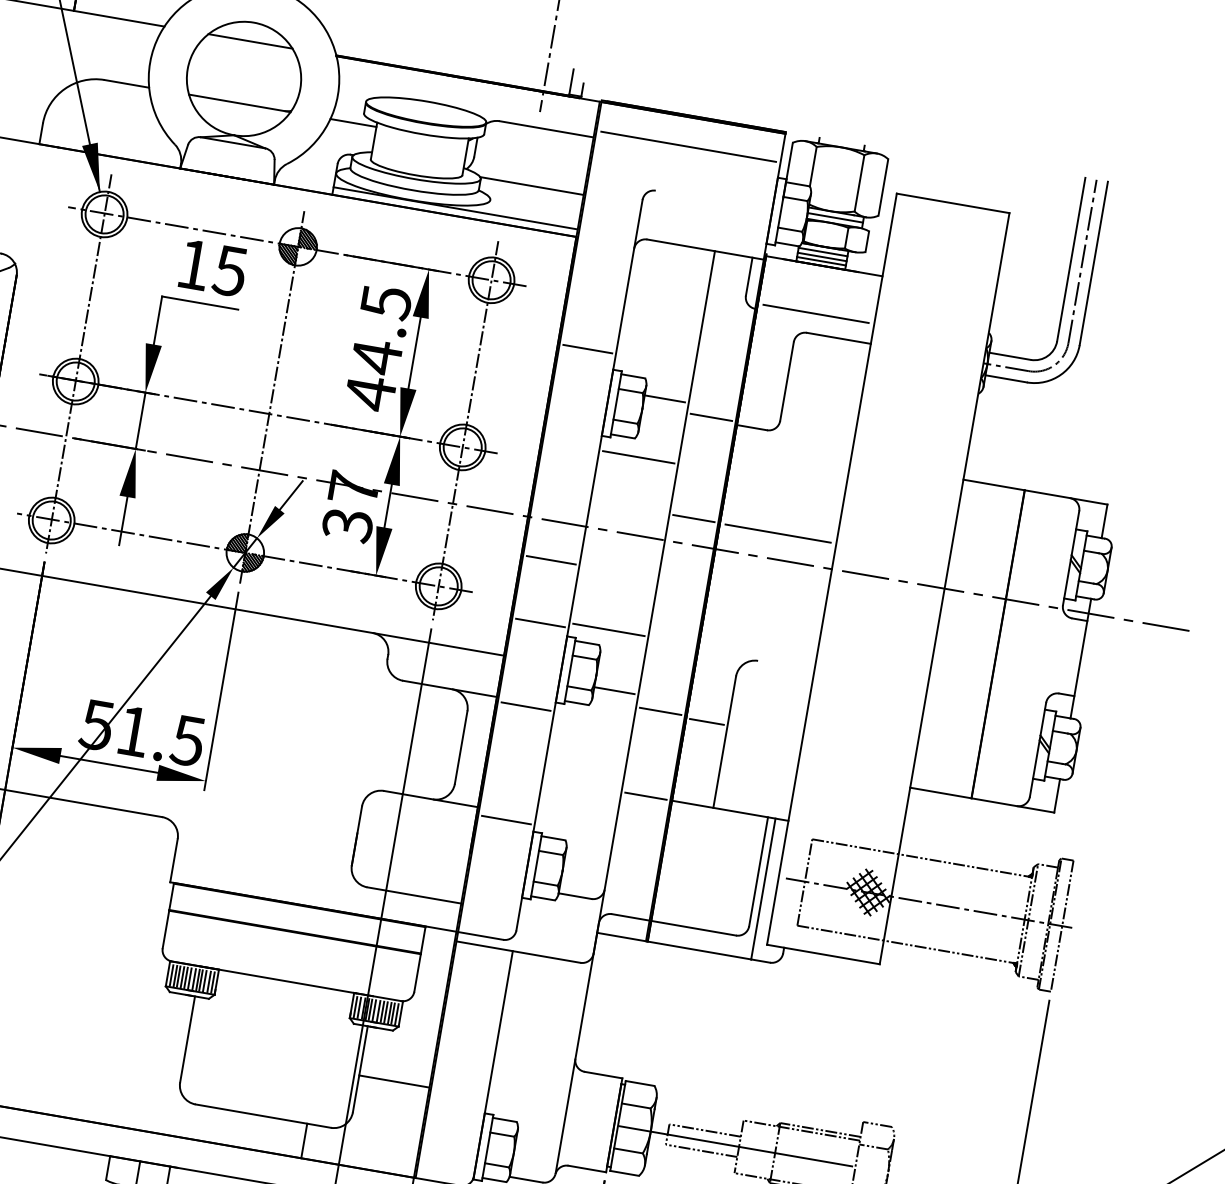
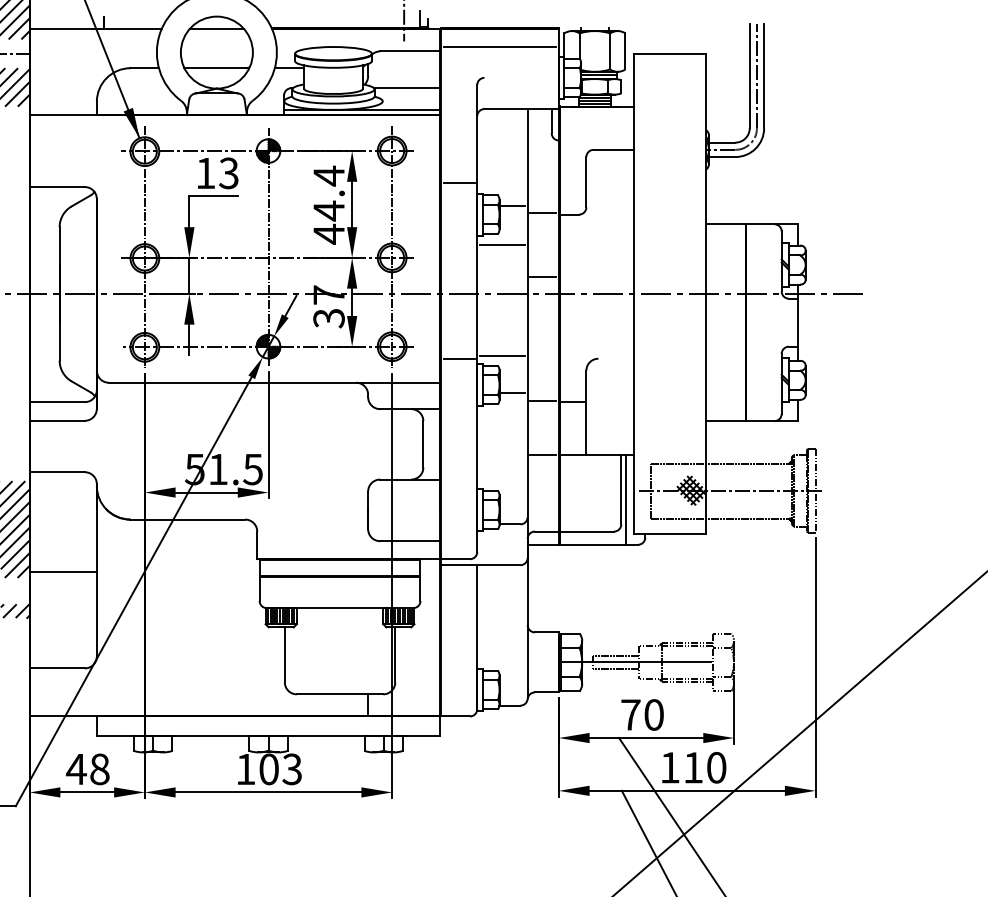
text: (229, 269) -> (228, 172), 15 -> 13
text: (385, 301) -> (328, 175), 44.5 -> 44.4
line: (814, 314) -> (596, 137), removed
line: (777, 533) -> (596, 277), removed
line: (550, 560) -> (458, 318), removed
line: (524, 707) -> (458, 412), removed
line: (505, 819) -> (458, 484), removed
line: (394, 1080) -> (417, 658), removed

